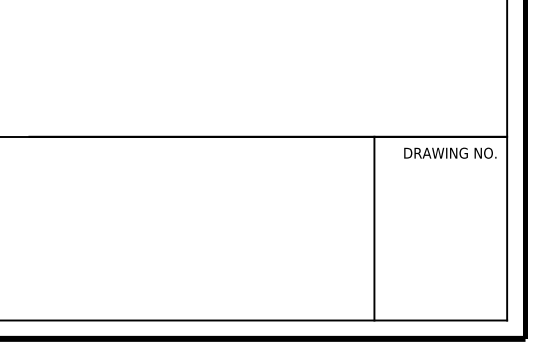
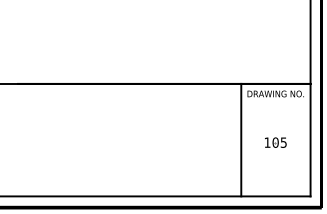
line: (374, 227) -> (241, 139), moved
part: (449, 232) -> (275, 142), added

